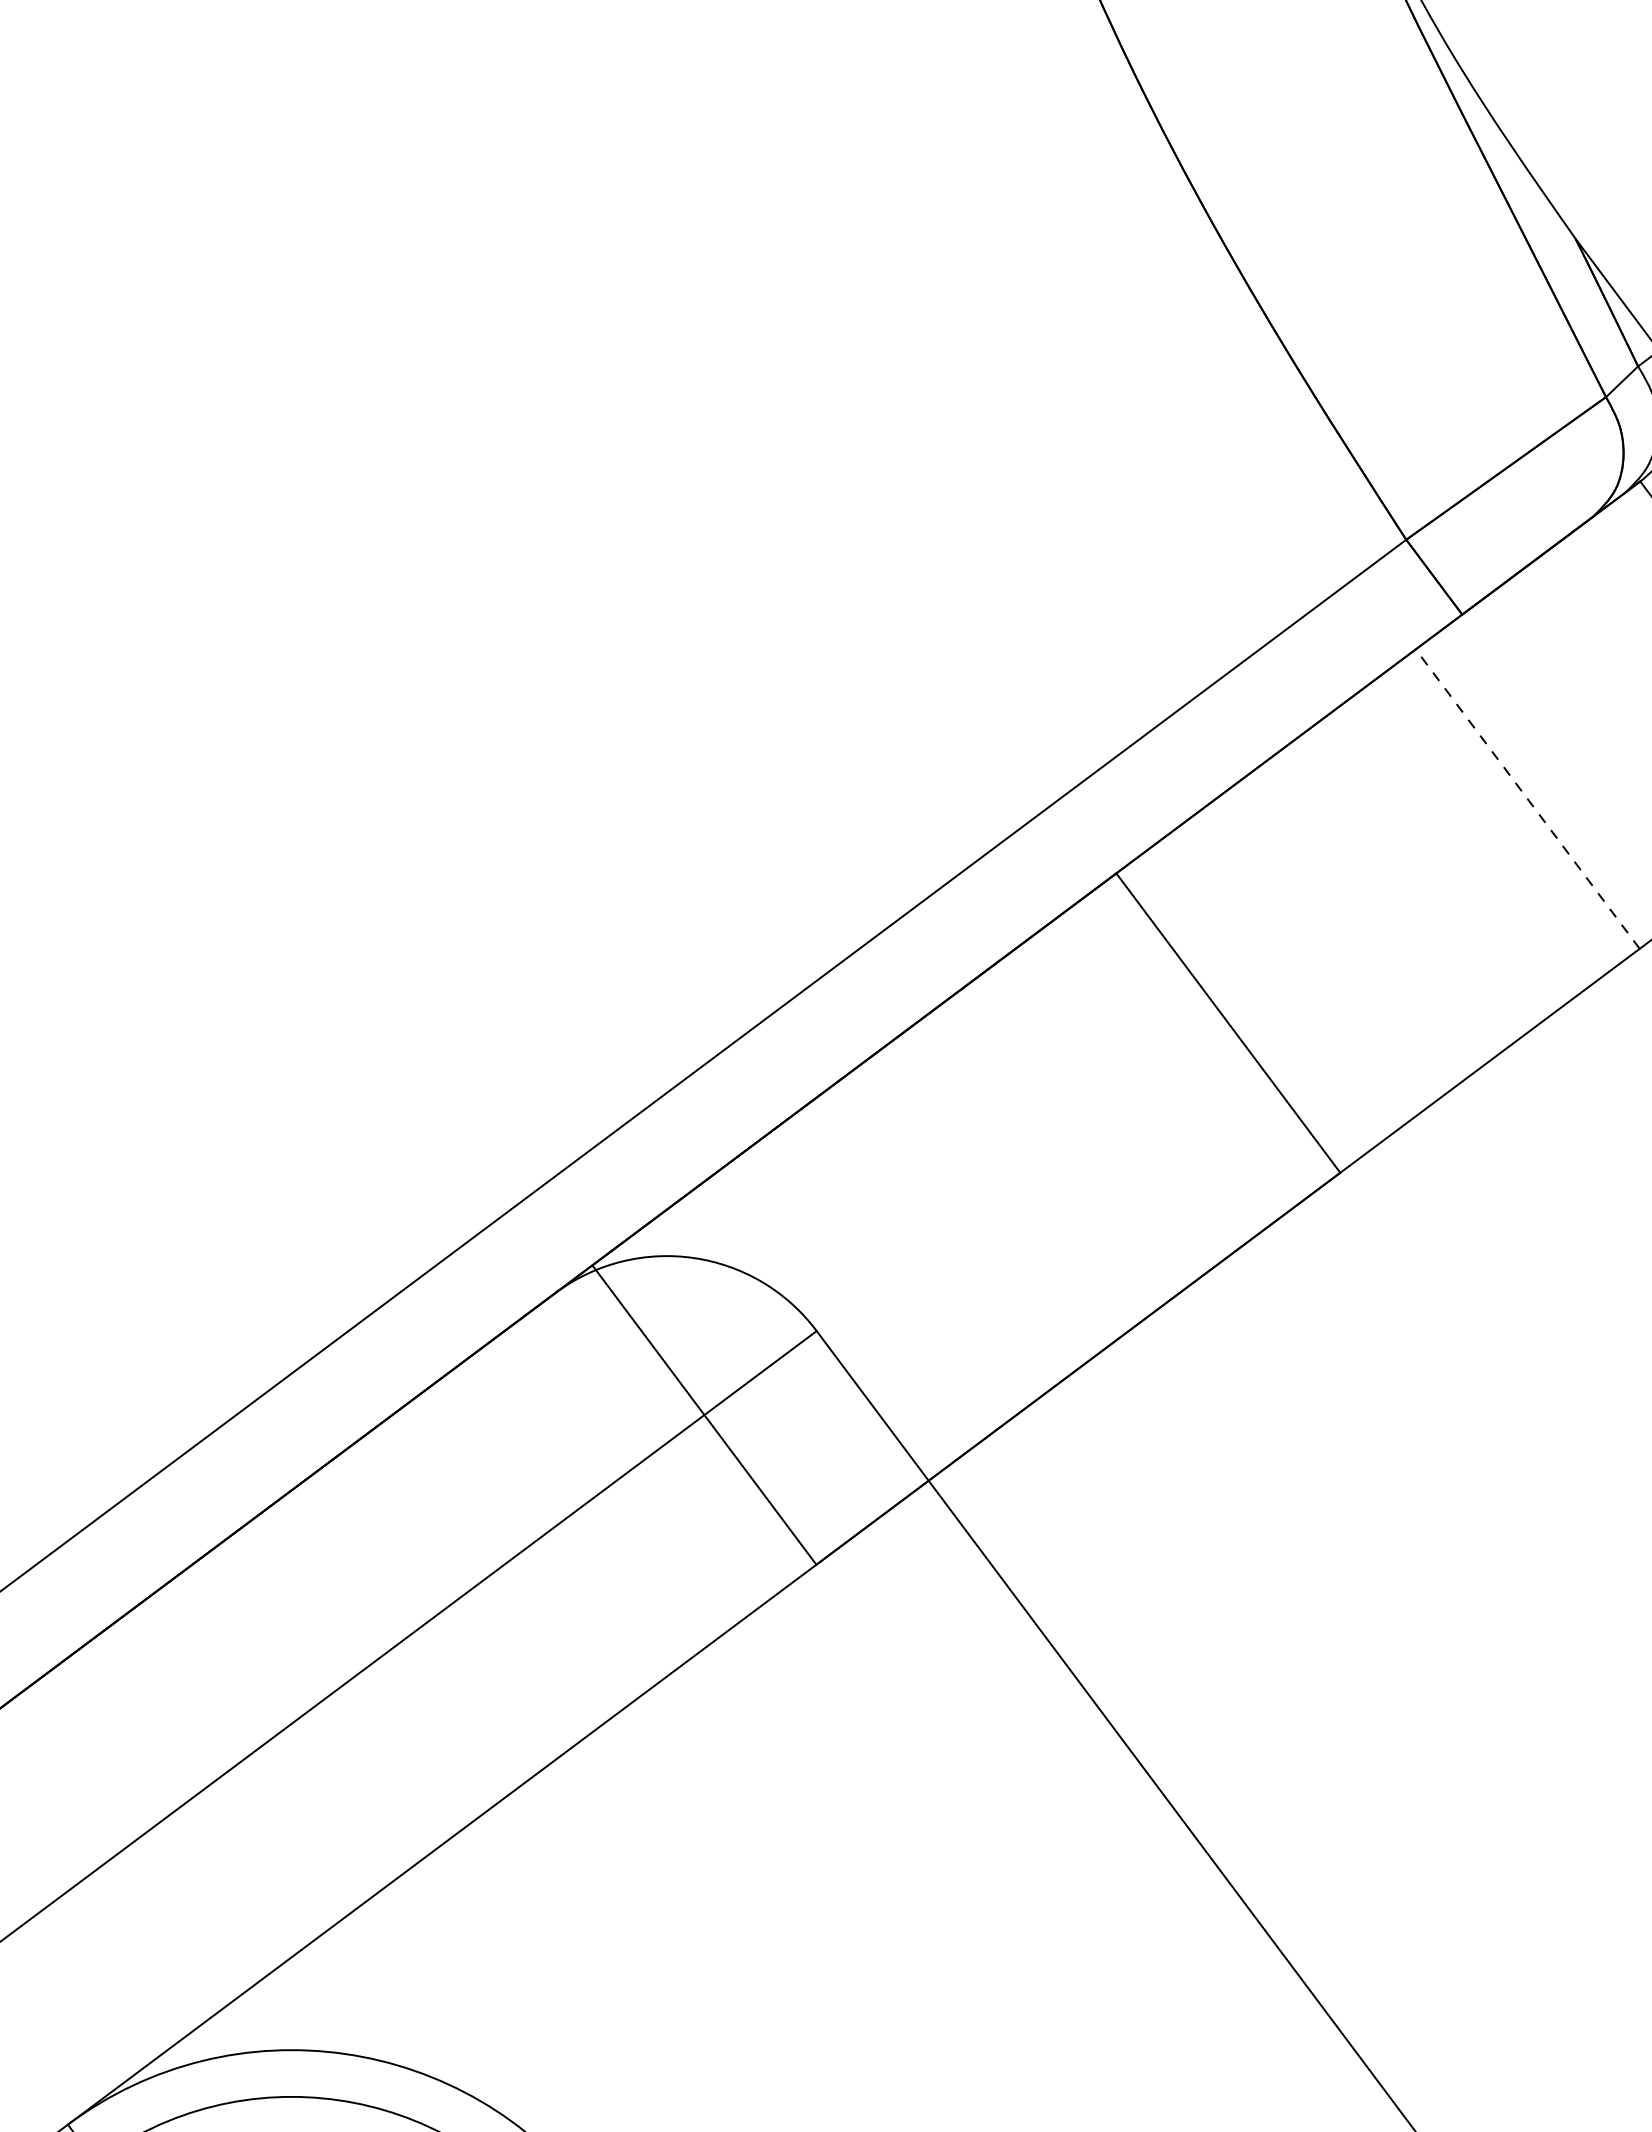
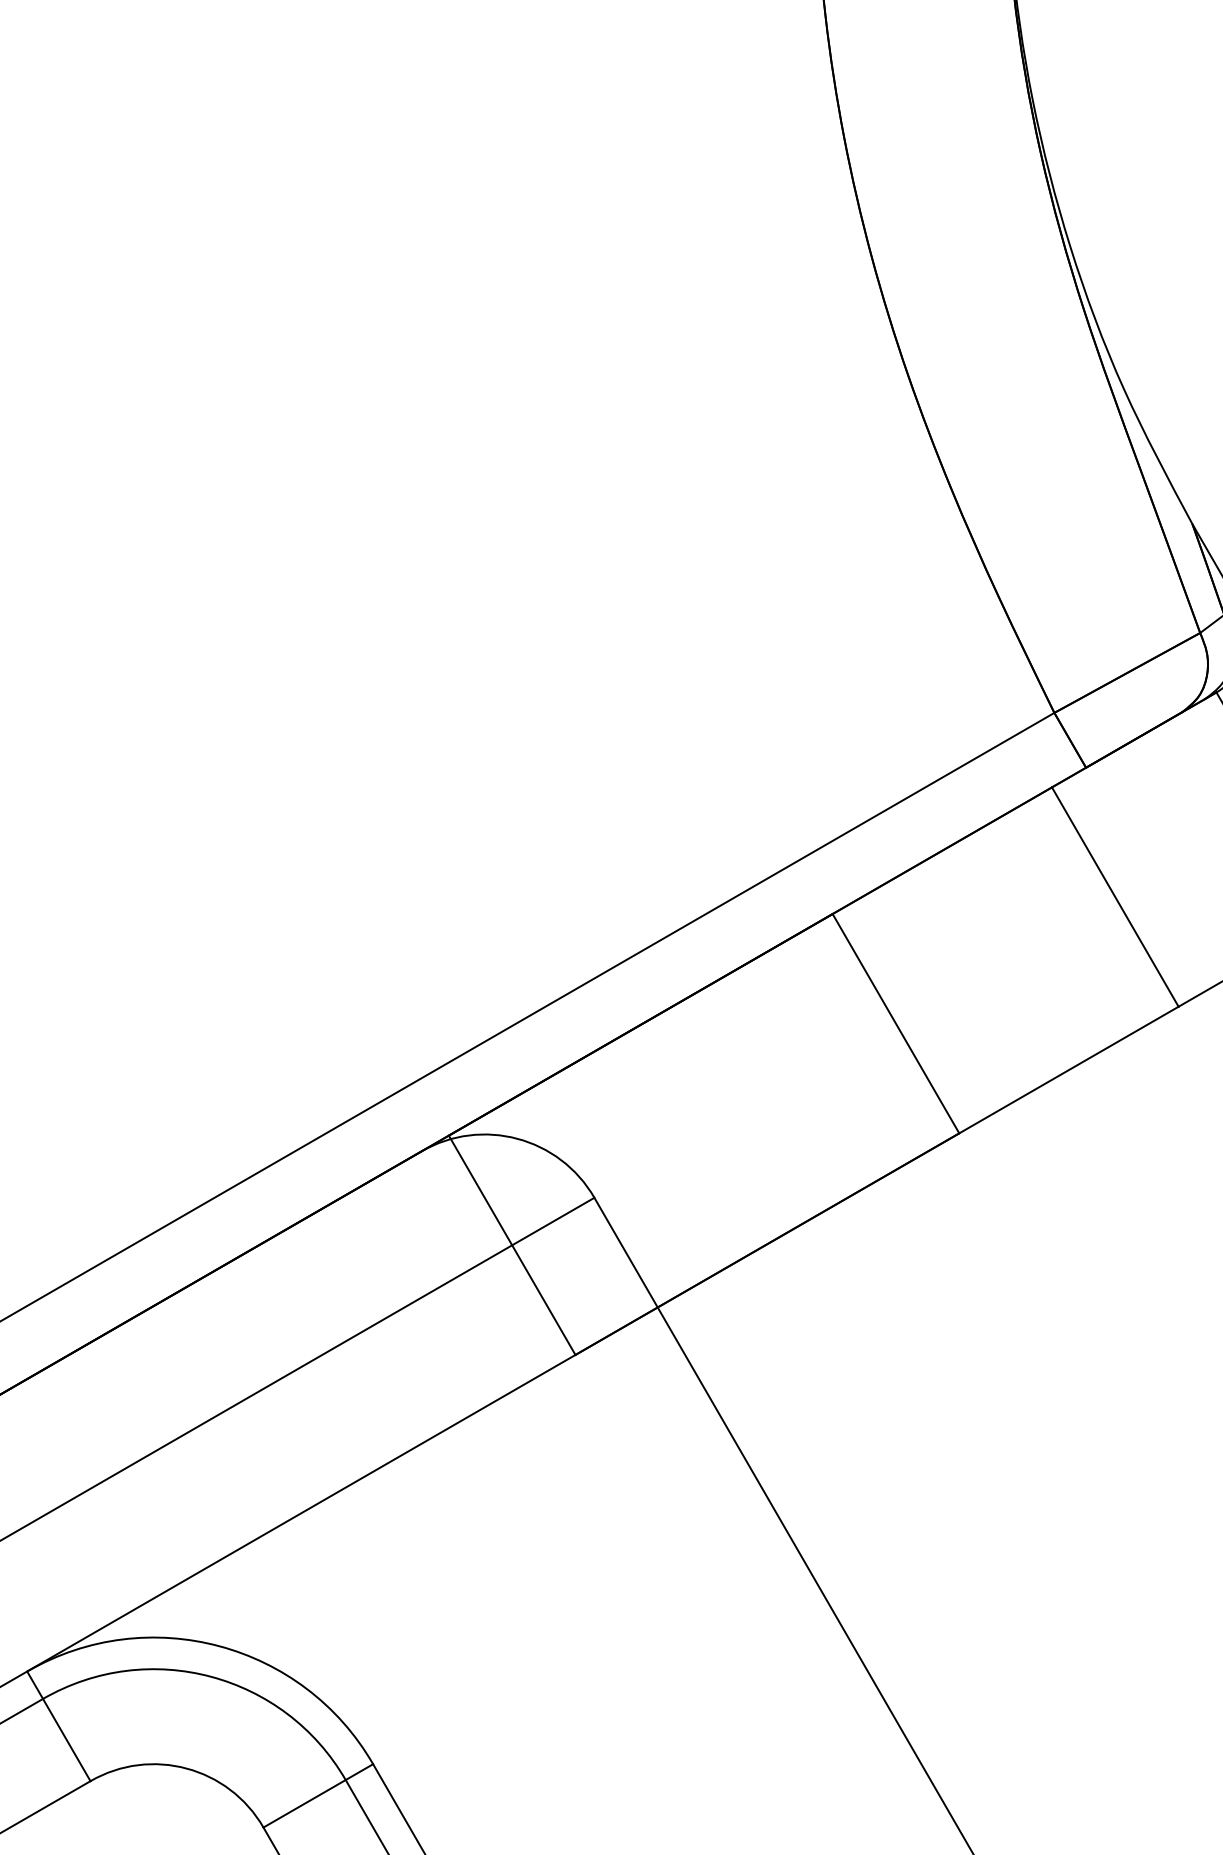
line: (1528, 799) -> (1115, 897), dashed -> solid

